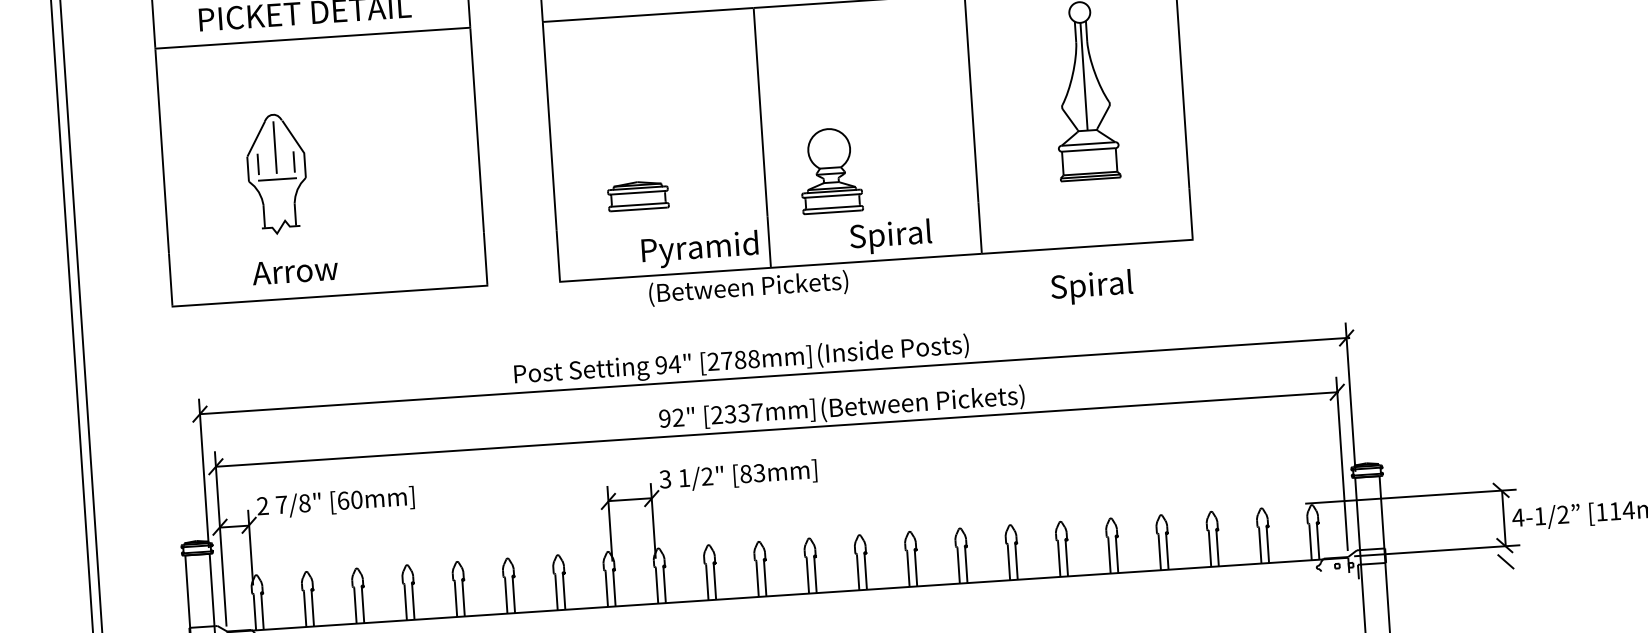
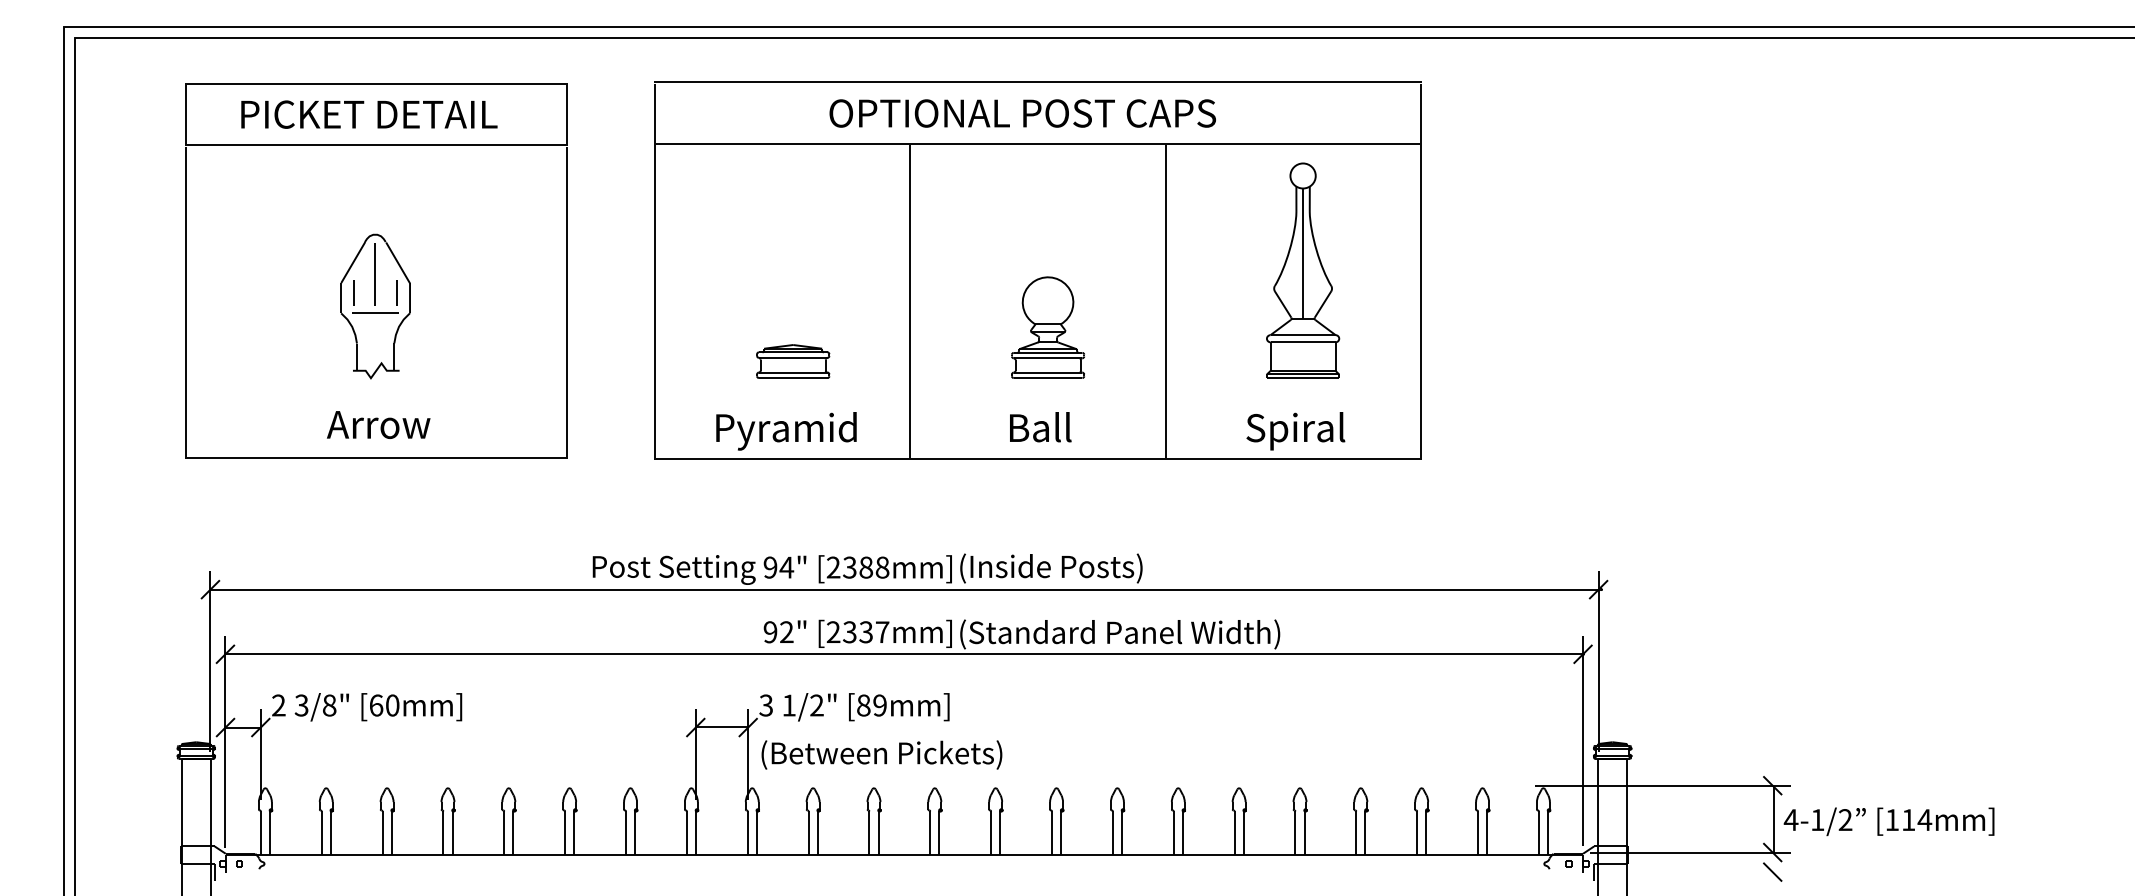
part: (830, 170) -> (1047, 327), moved
part: (276, 174) -> (375, 306), moved
part: (638, 195) -> (793, 361), moved
text: (890, 237) -> (1057, 431), Spiral -> Ball
text: (700, 249) -> (786, 431), moved
text: (295, 270) -> (378, 424), moved
text: (1091, 287) -> (1295, 431), moved
text: (748, 288) -> (881, 754), moved
text: (726, 360) -> (849, 567), [2788mm] -> [2388mm]
text: (957, 401) -> (1124, 634), (Between Pickets) -> (Standard Panel Width)
text: (758, 473) -> (879, 705), [83mm] -> [89mm]
text: (281, 504) -> (301, 705), 7/8" -> 3/8"

